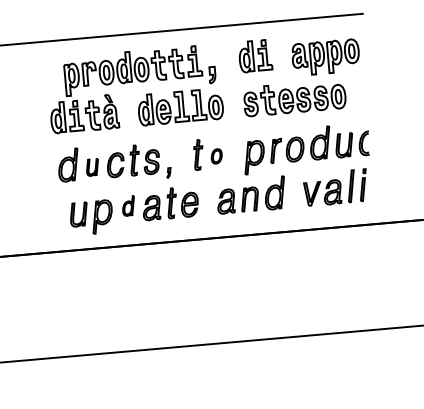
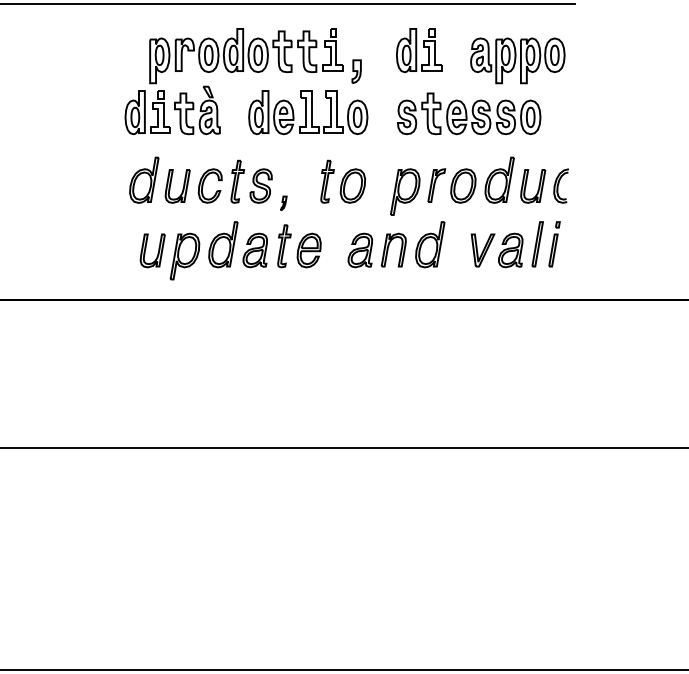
part: (216, 156) -> (352, 185), size x1.67
part: (92, 167) -> (177, 186), size x1.43
part: (128, 205) -> (223, 244), size x1.67

